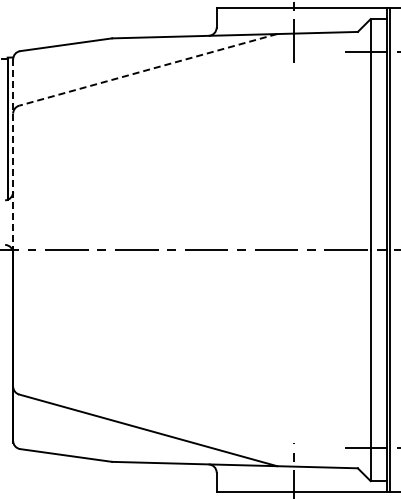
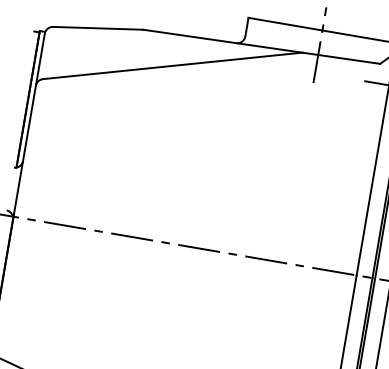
line: (148, 69) -> (173, 65), dashed -> solid
line: (13, 155) -> (29, 125), dashed -> solid

